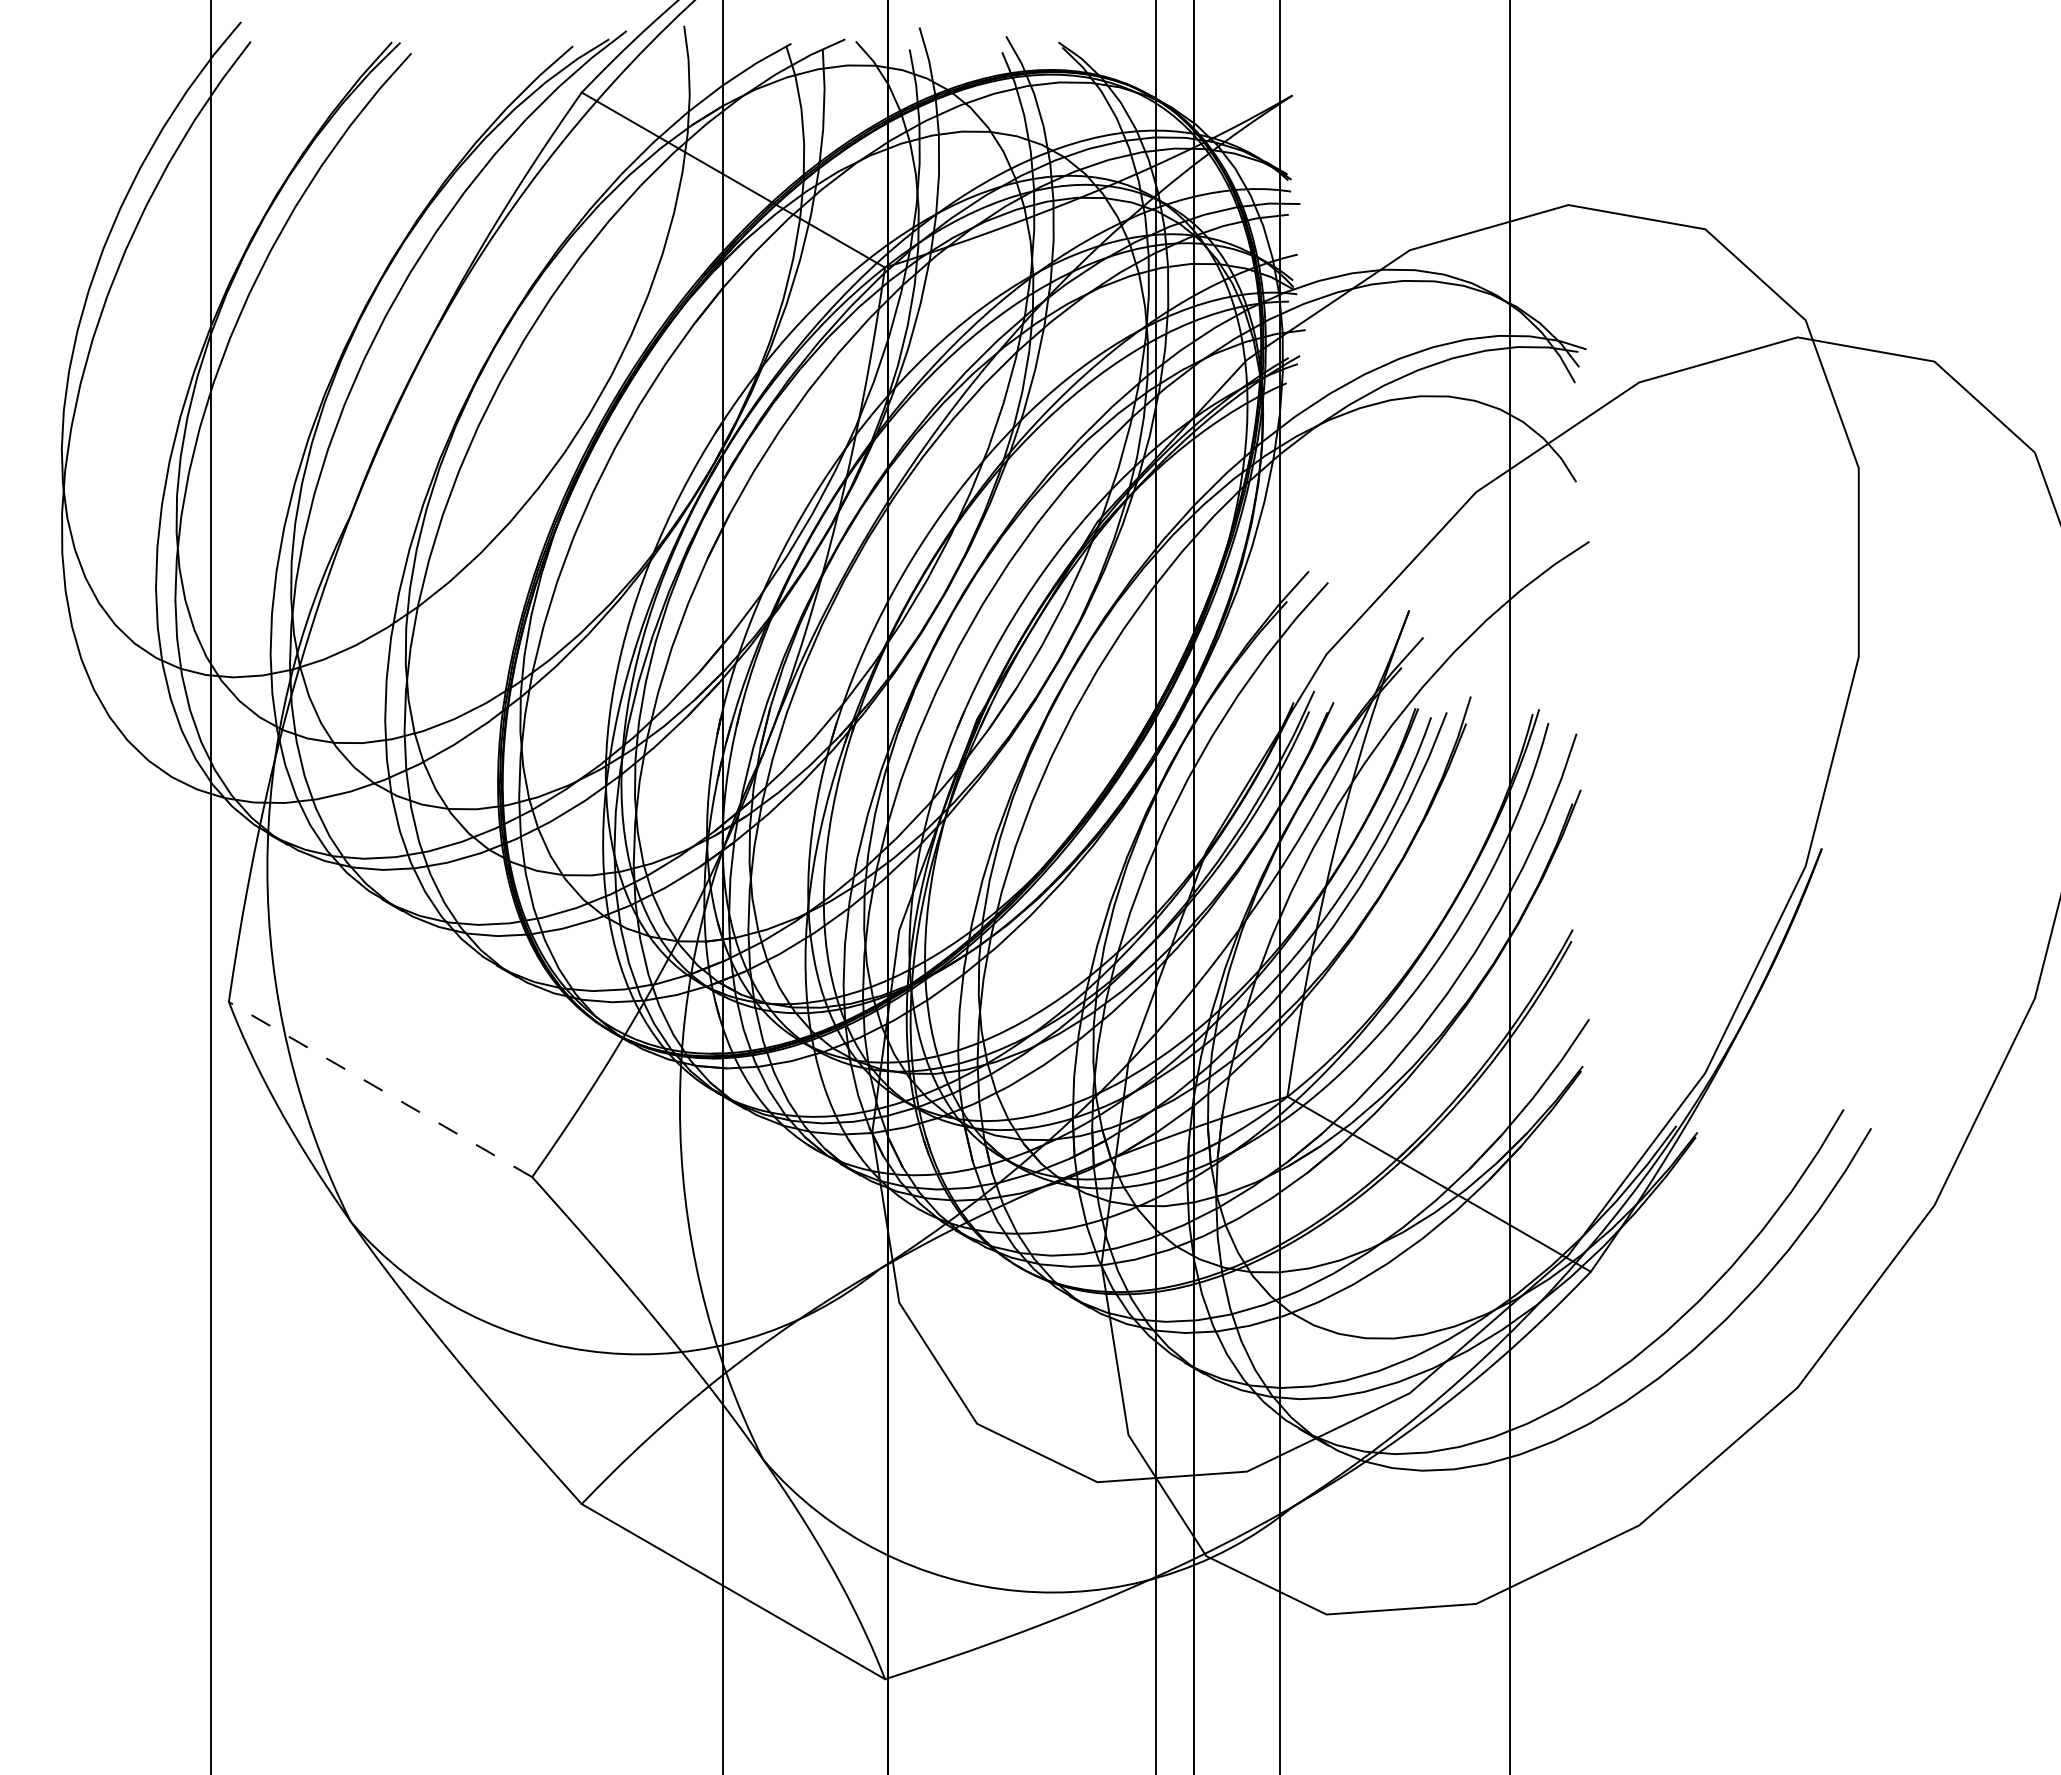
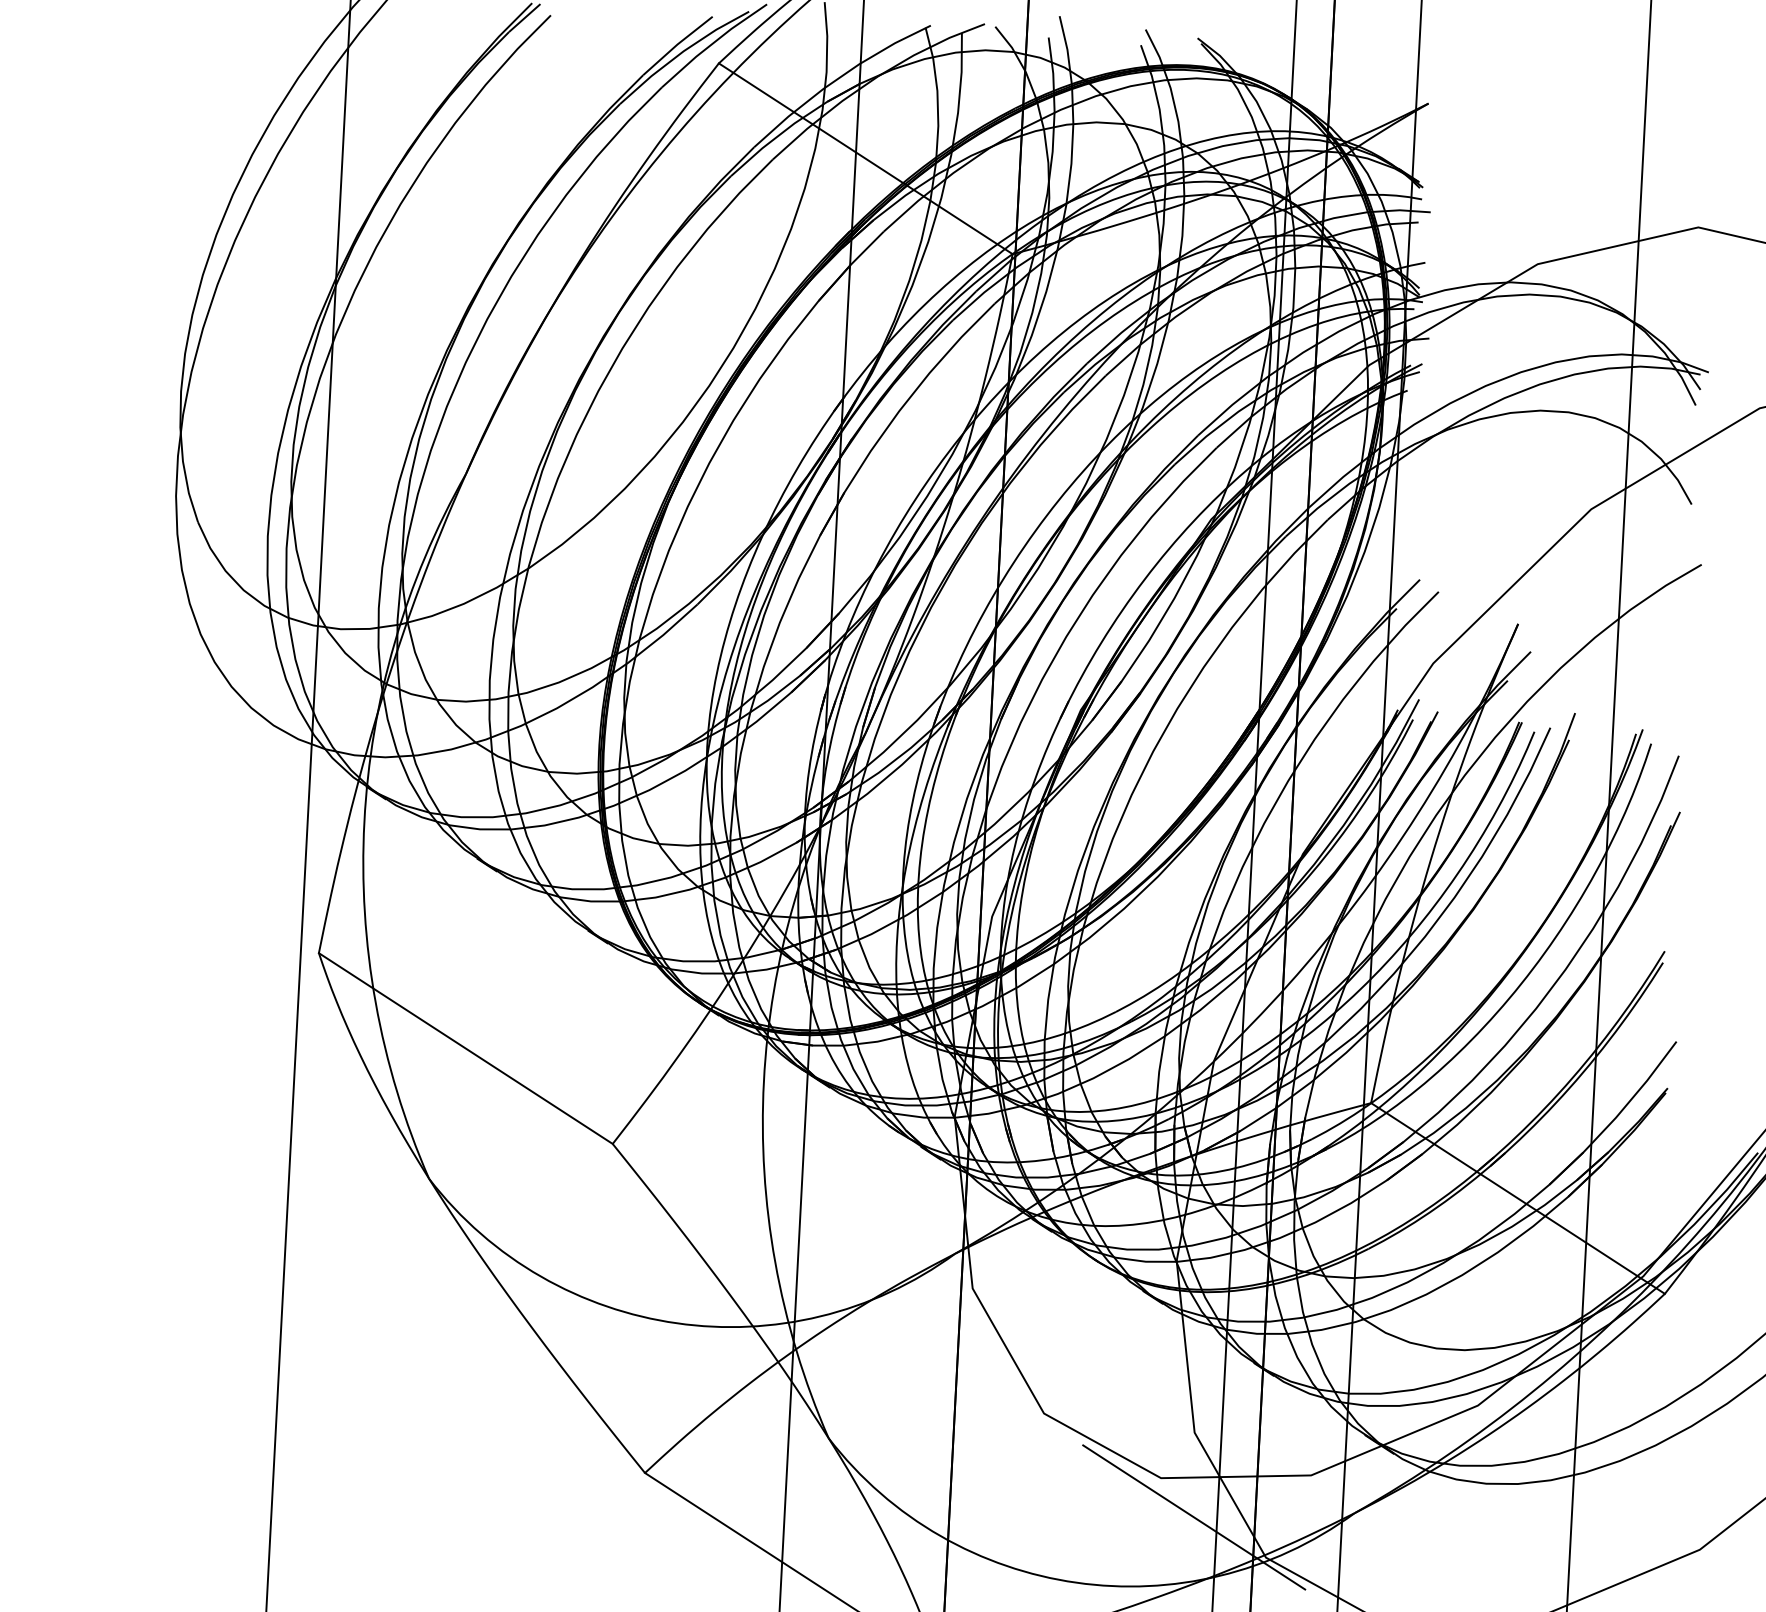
line: (380, 1089) -> (465, 1048), dashed -> solid
line: (1132, 1519) -> (1194, 1517), added

